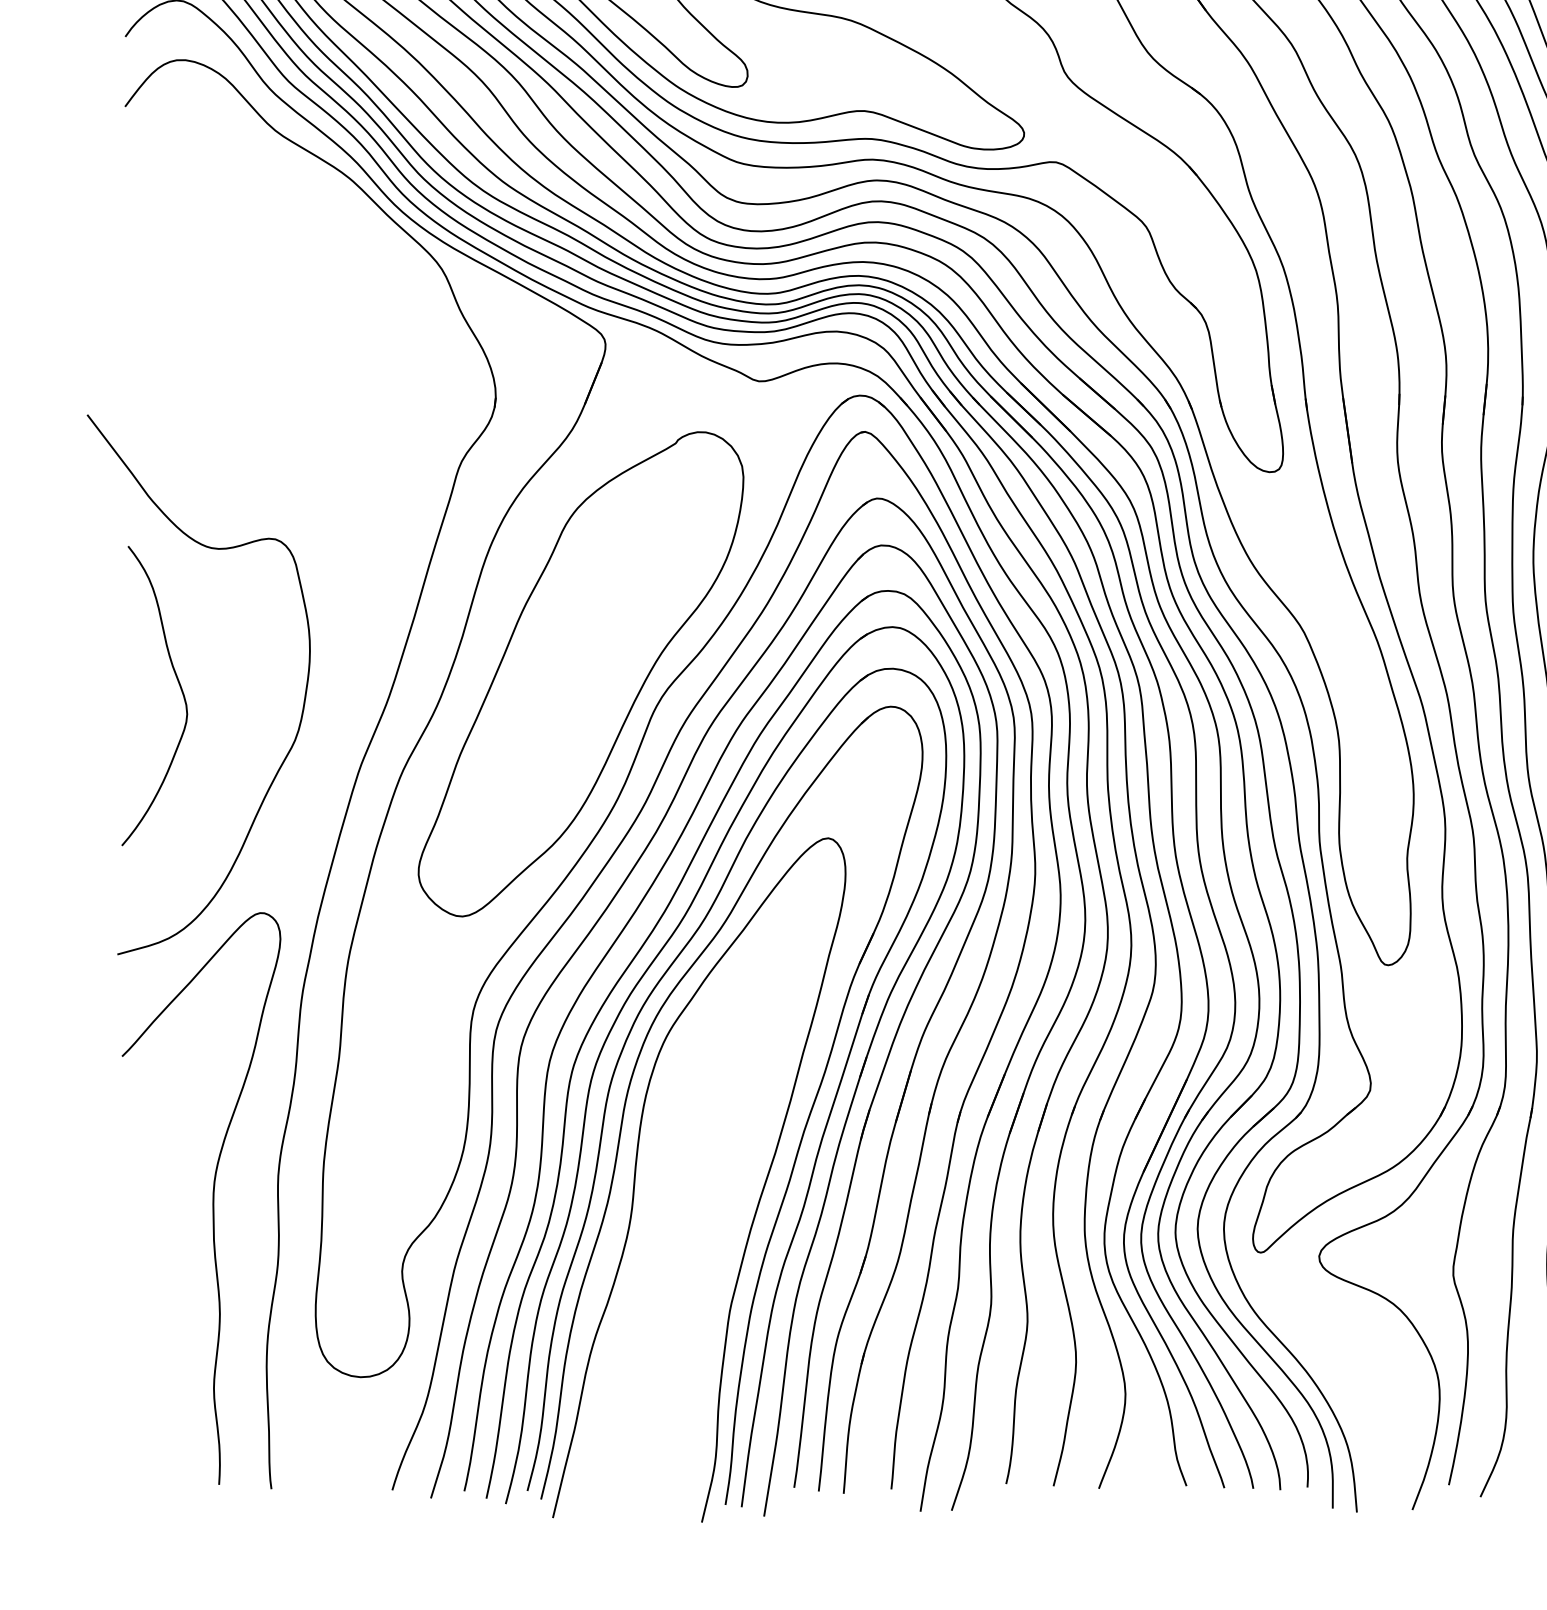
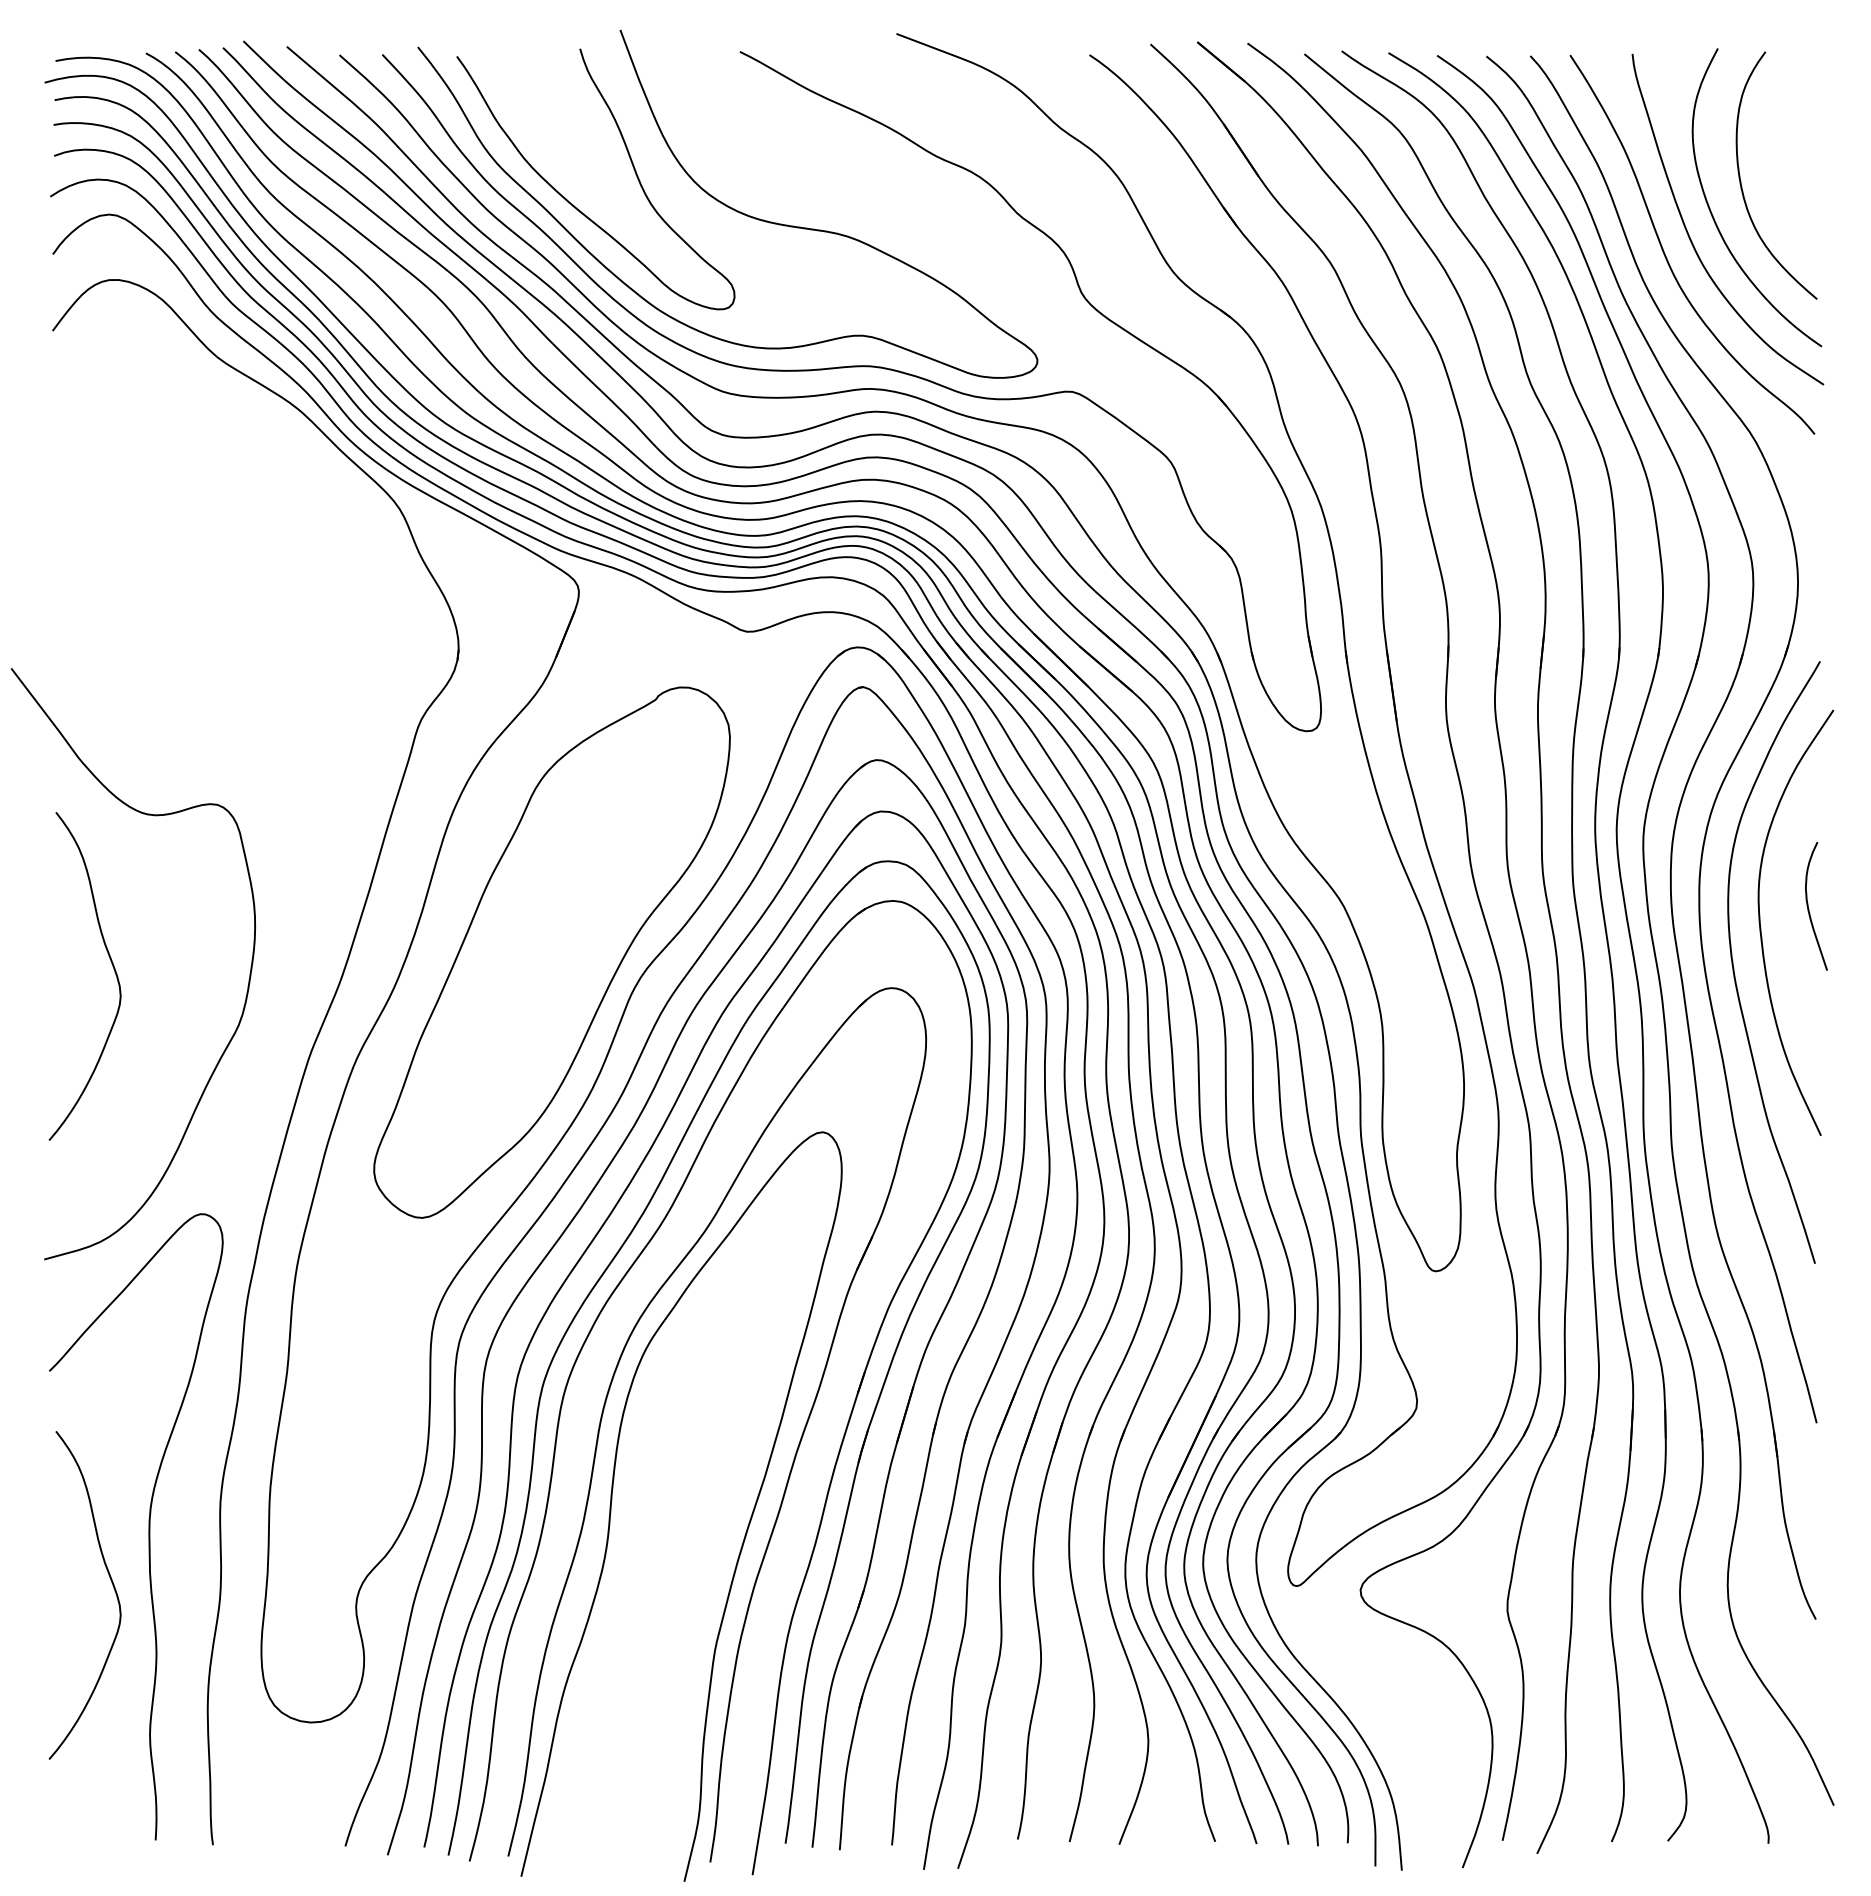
part: (829, 1111) -> (824, 1431), removed
curve: (179, 1252) -> (112, 1585), added

